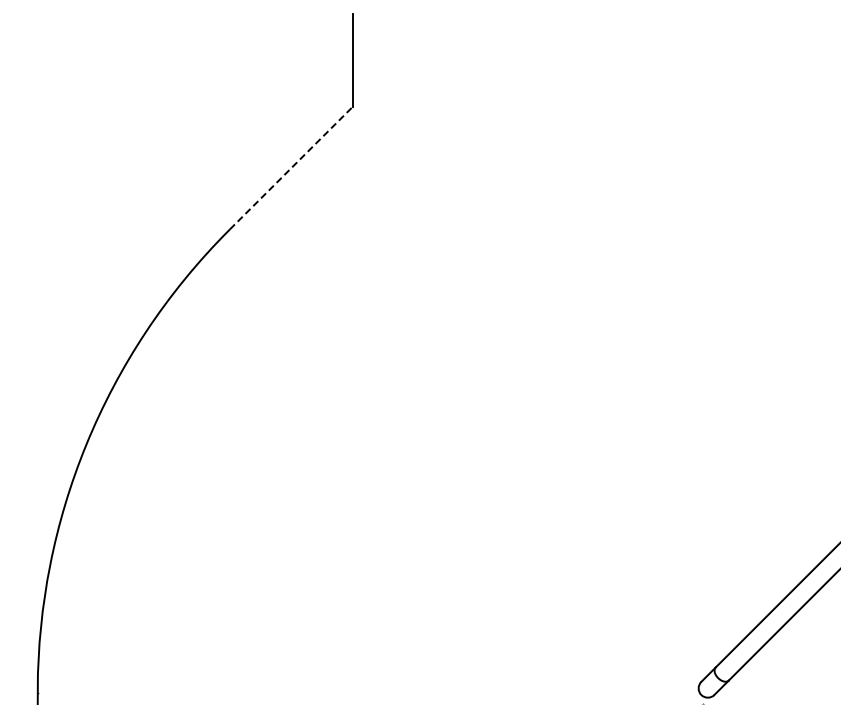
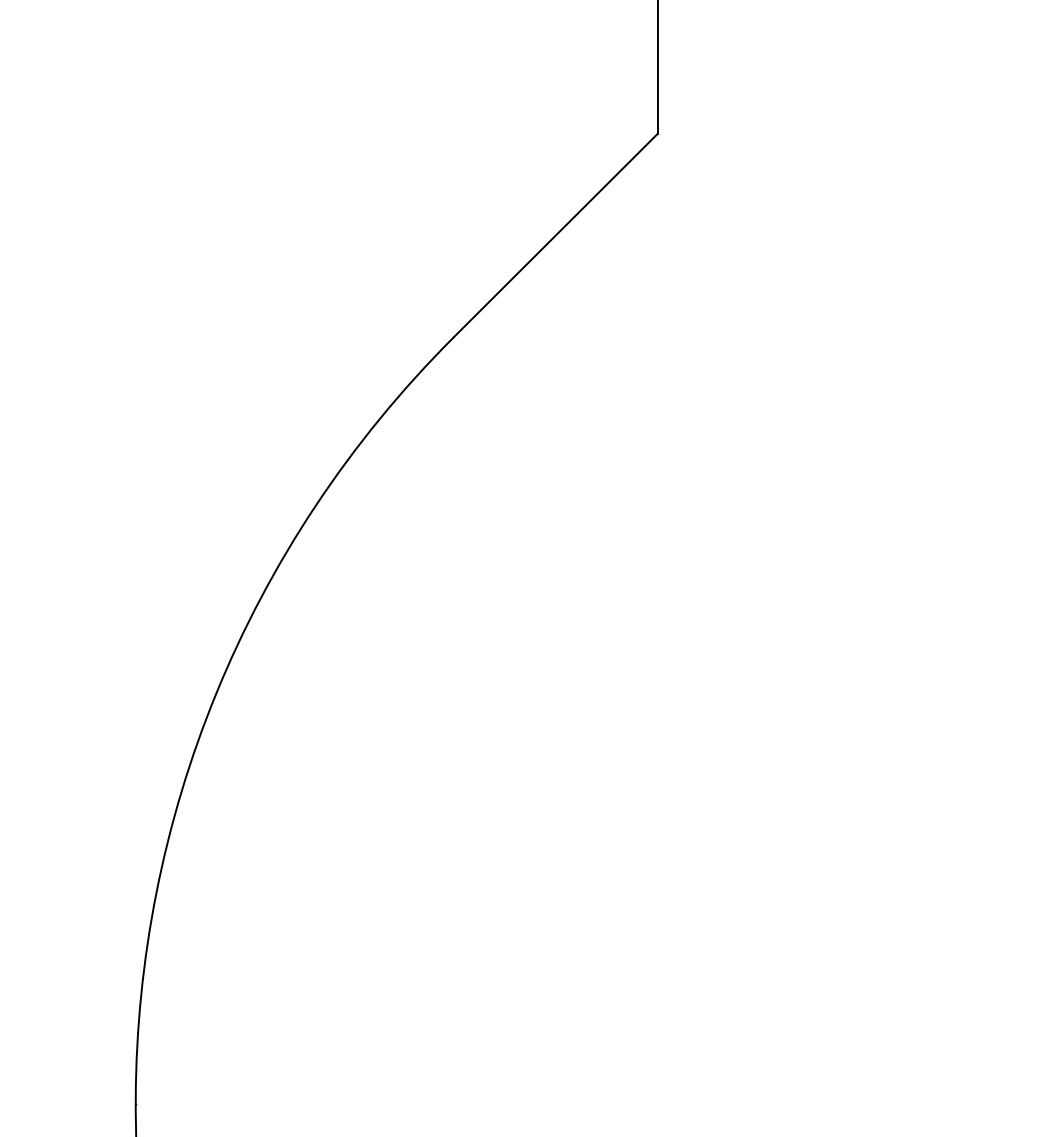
line: (291, 167) -> (555, 234), dashed -> solid

